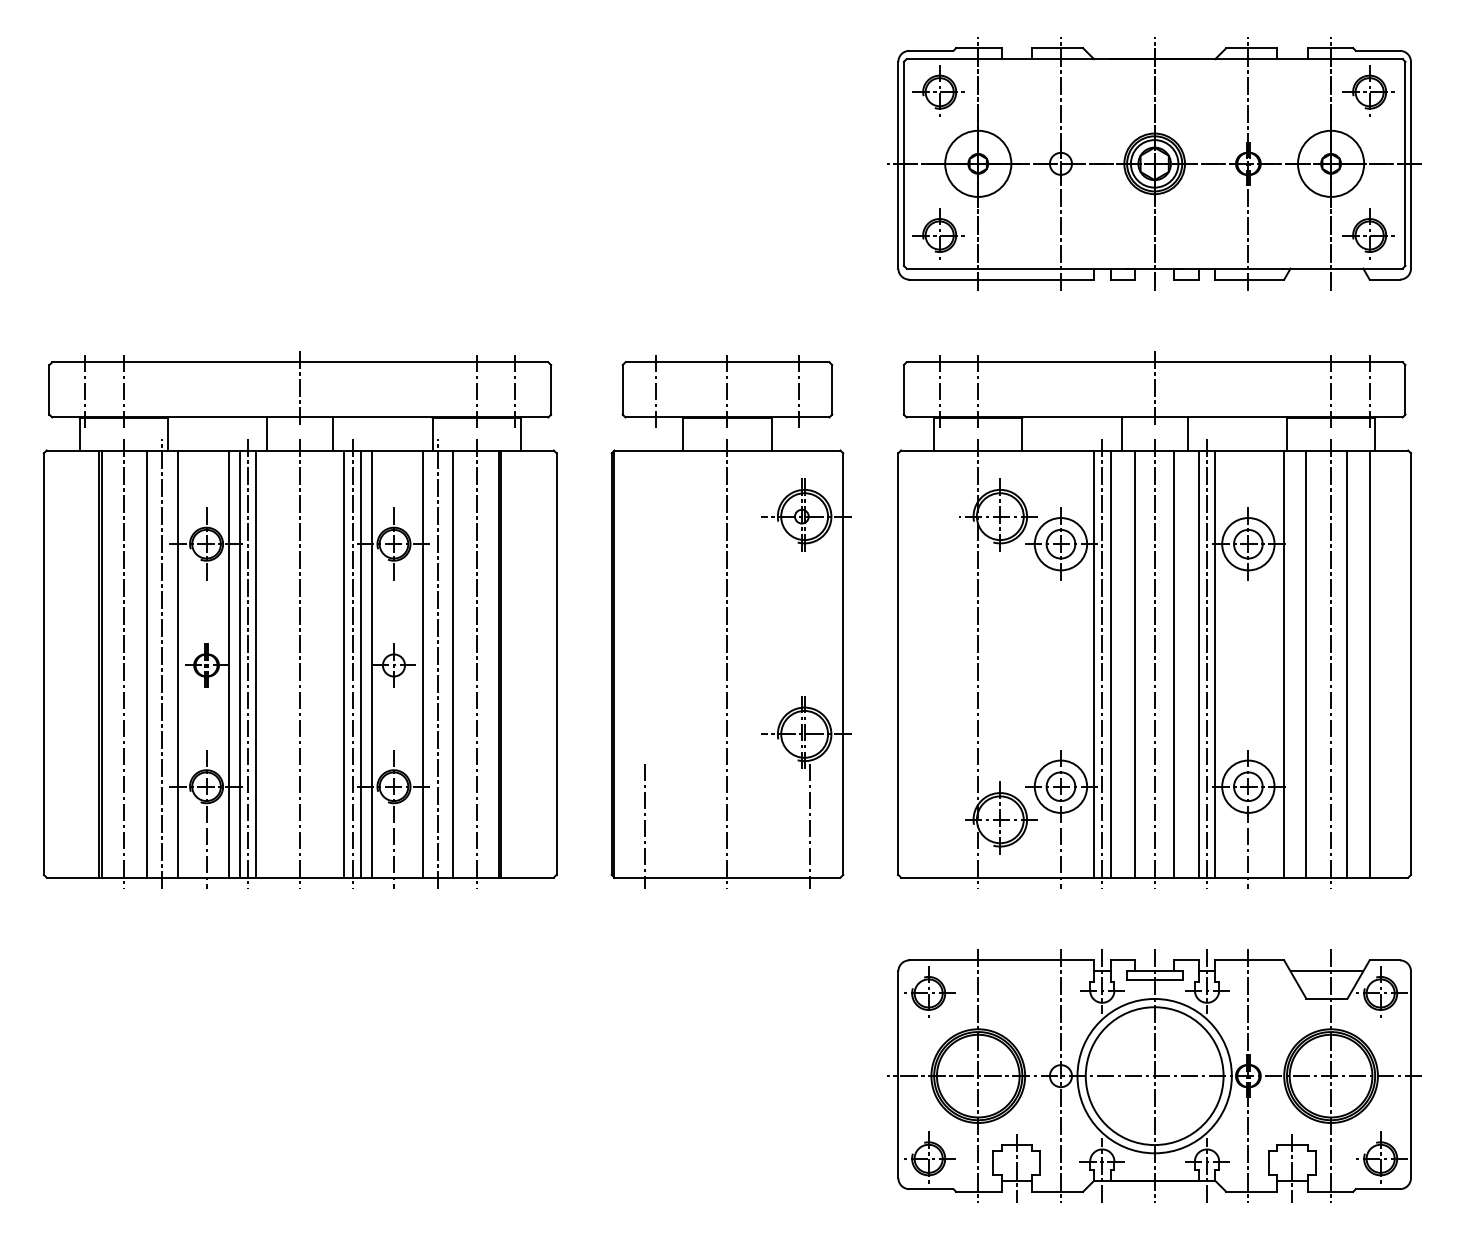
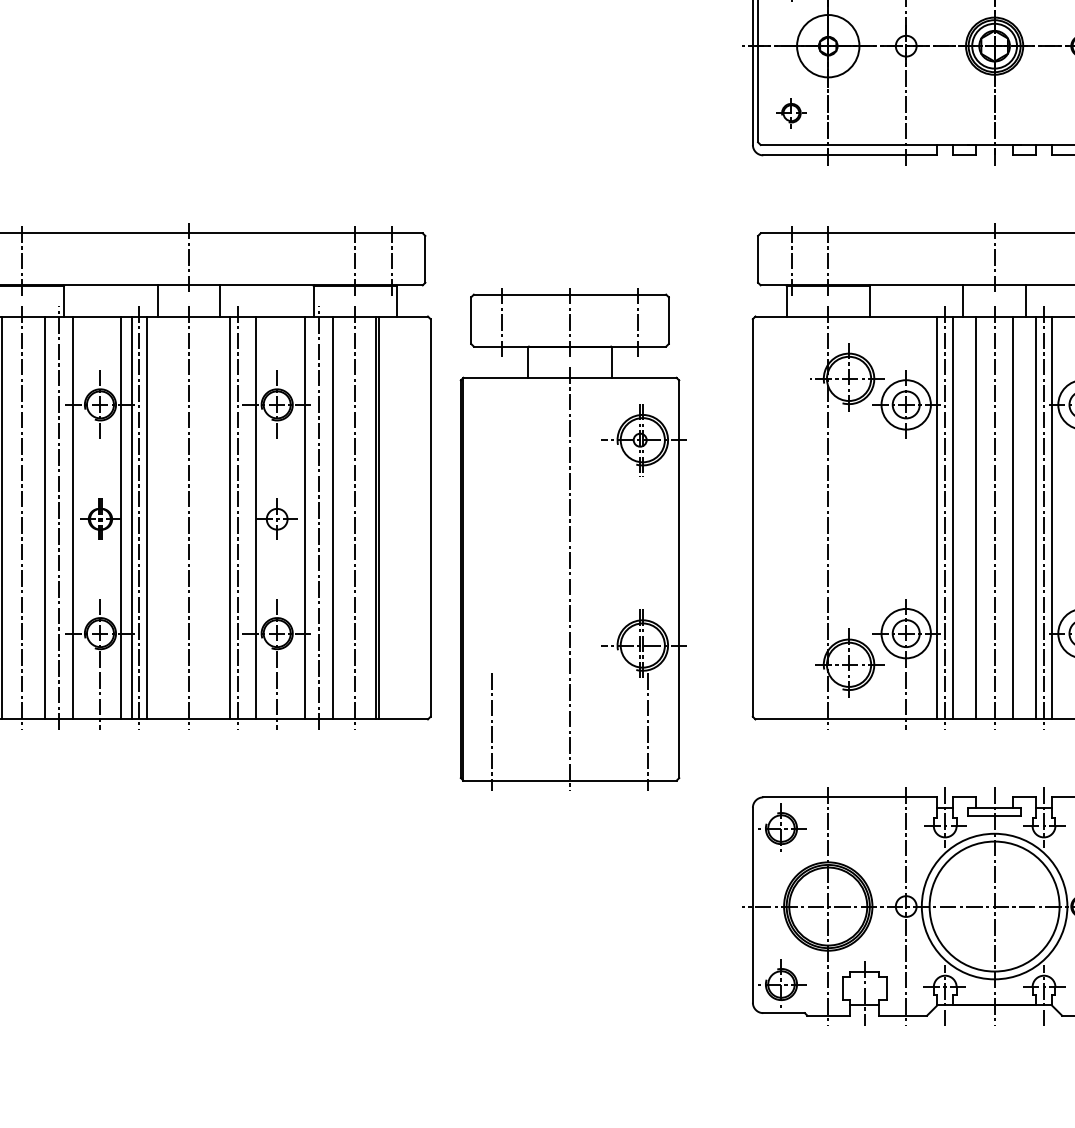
part: (938, 233) -> (790, 111), size x0.6
part: (730, 621) -> (572, 539), moved
line: (360, 663) -> (245, 517), removed

